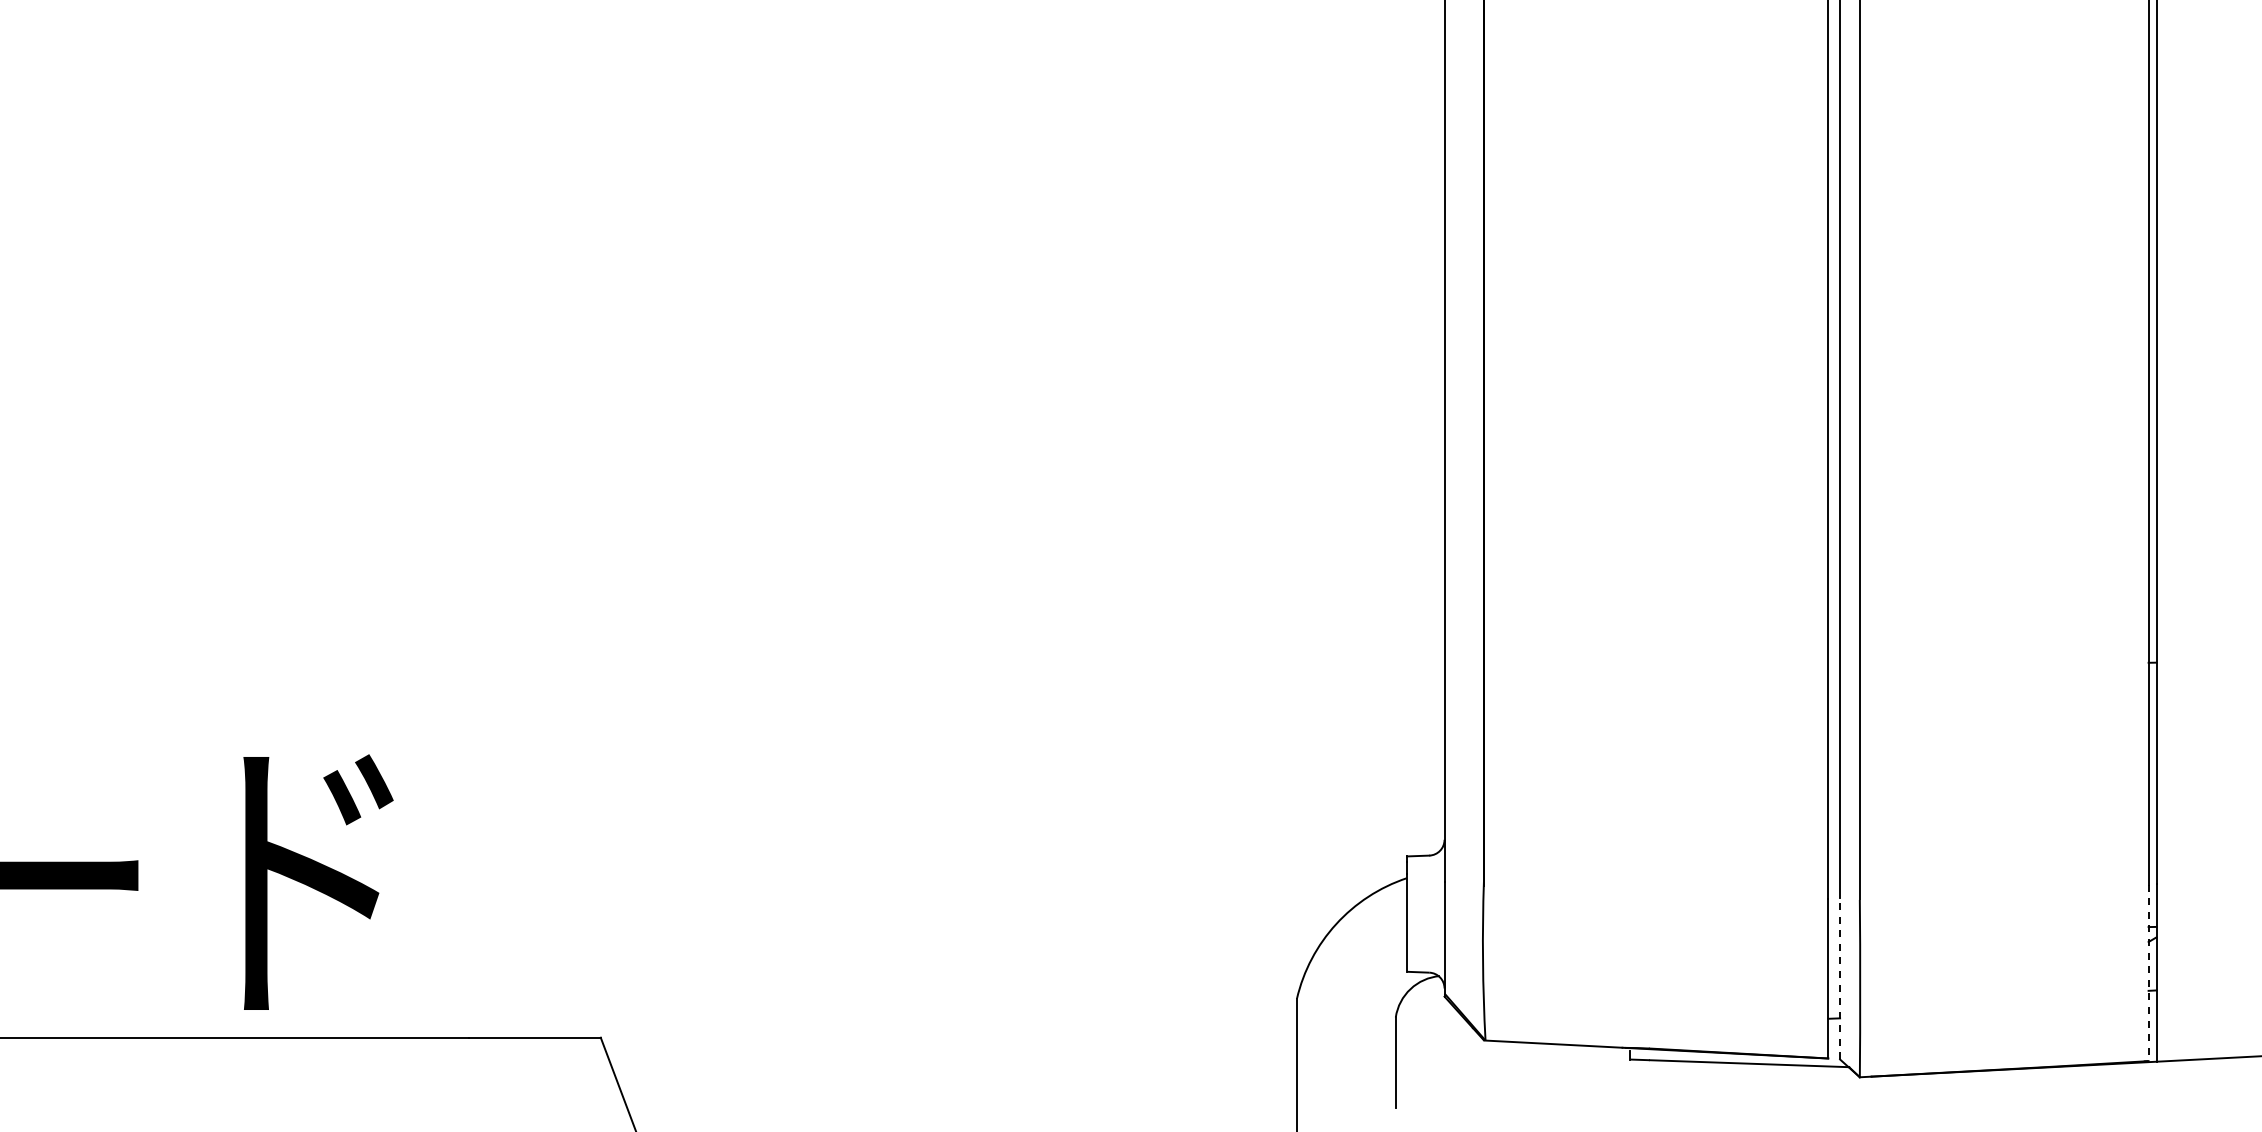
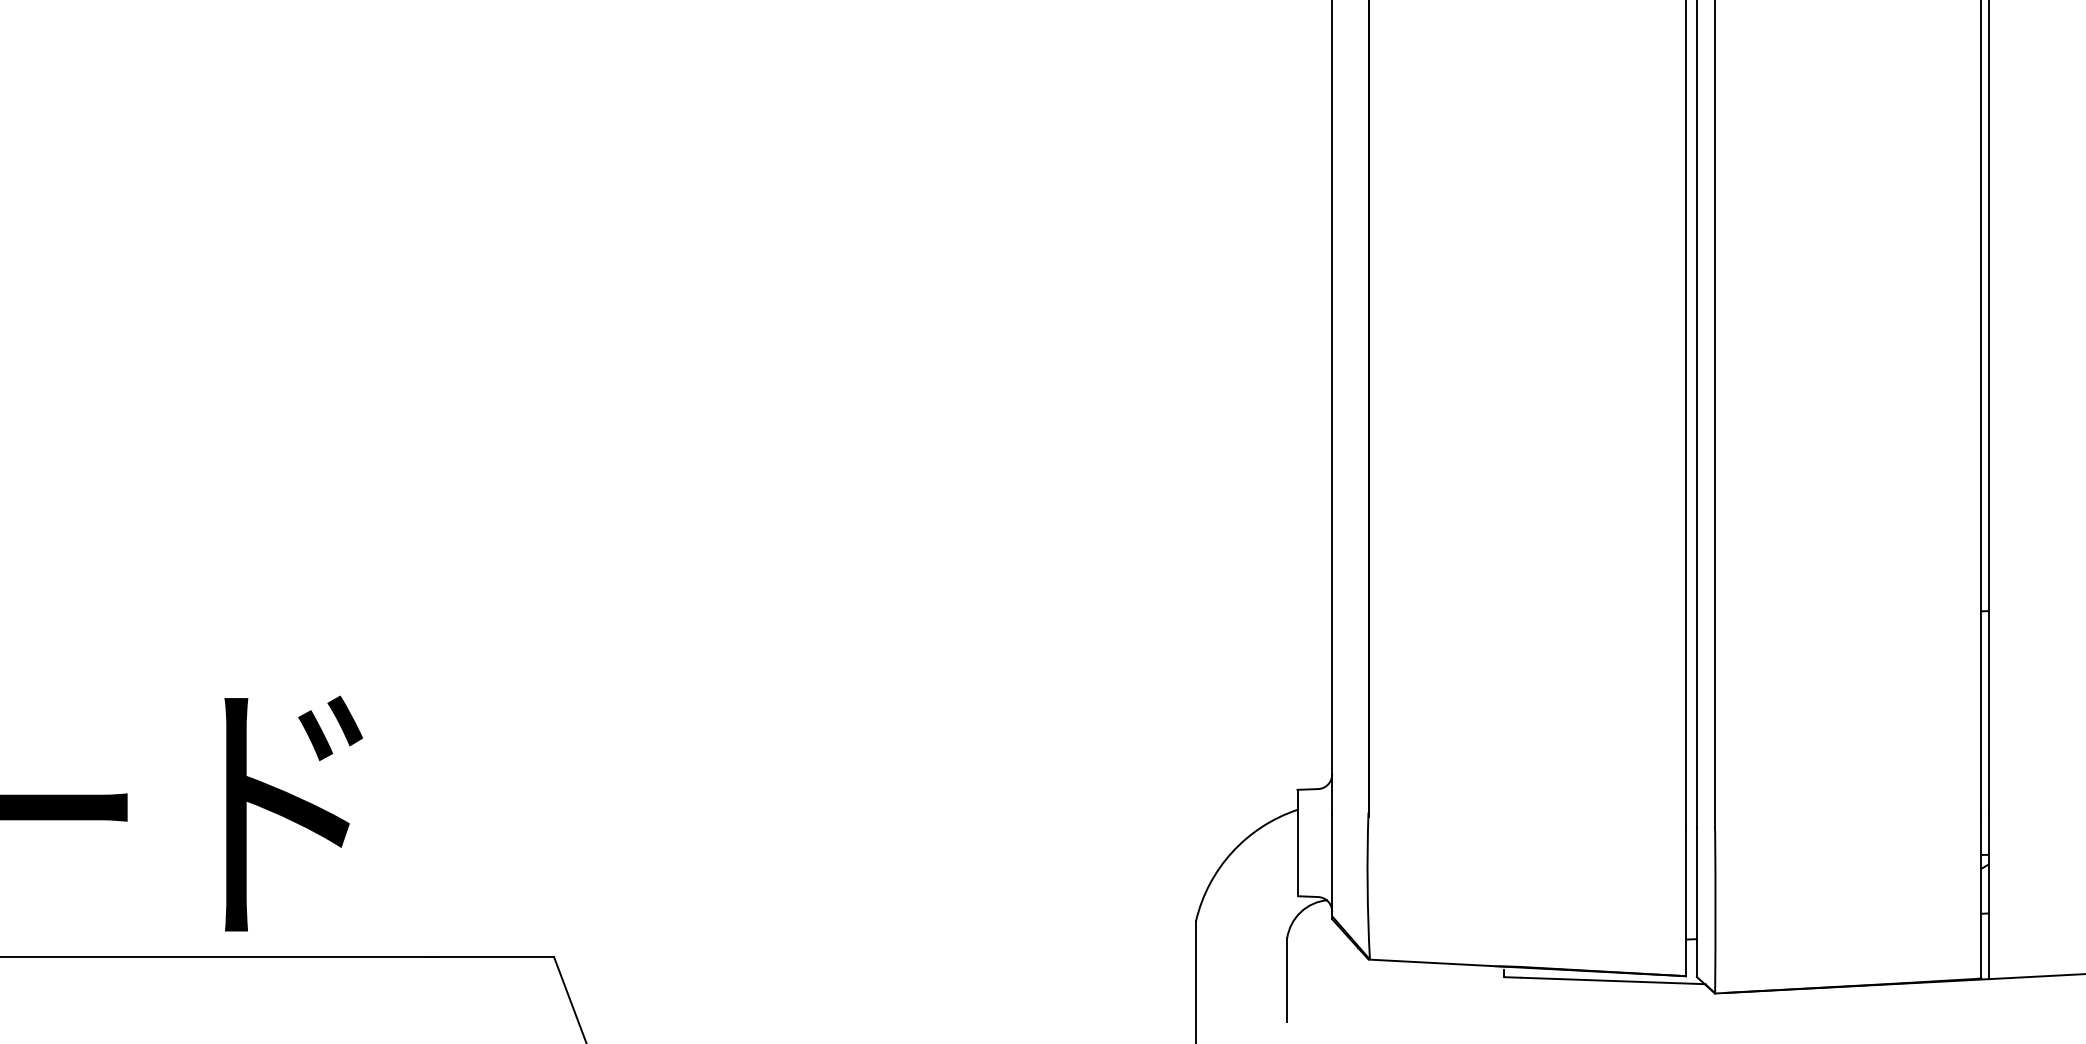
line: (2148, 973) -> (1981, 897), dashed -> solid
line: (1840, 978) -> (1697, 902), dashed -> solid

